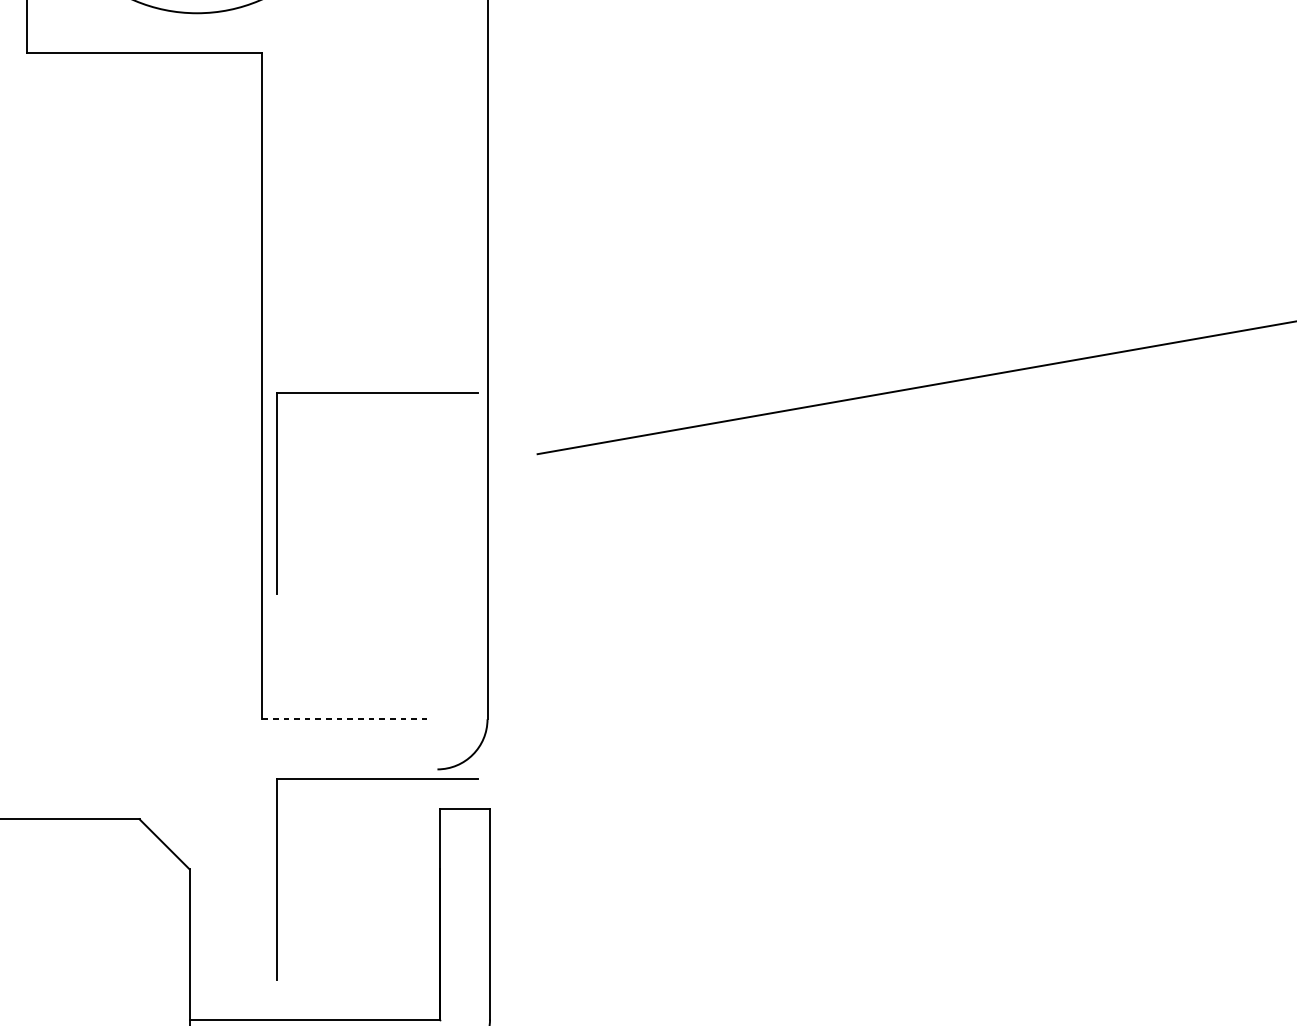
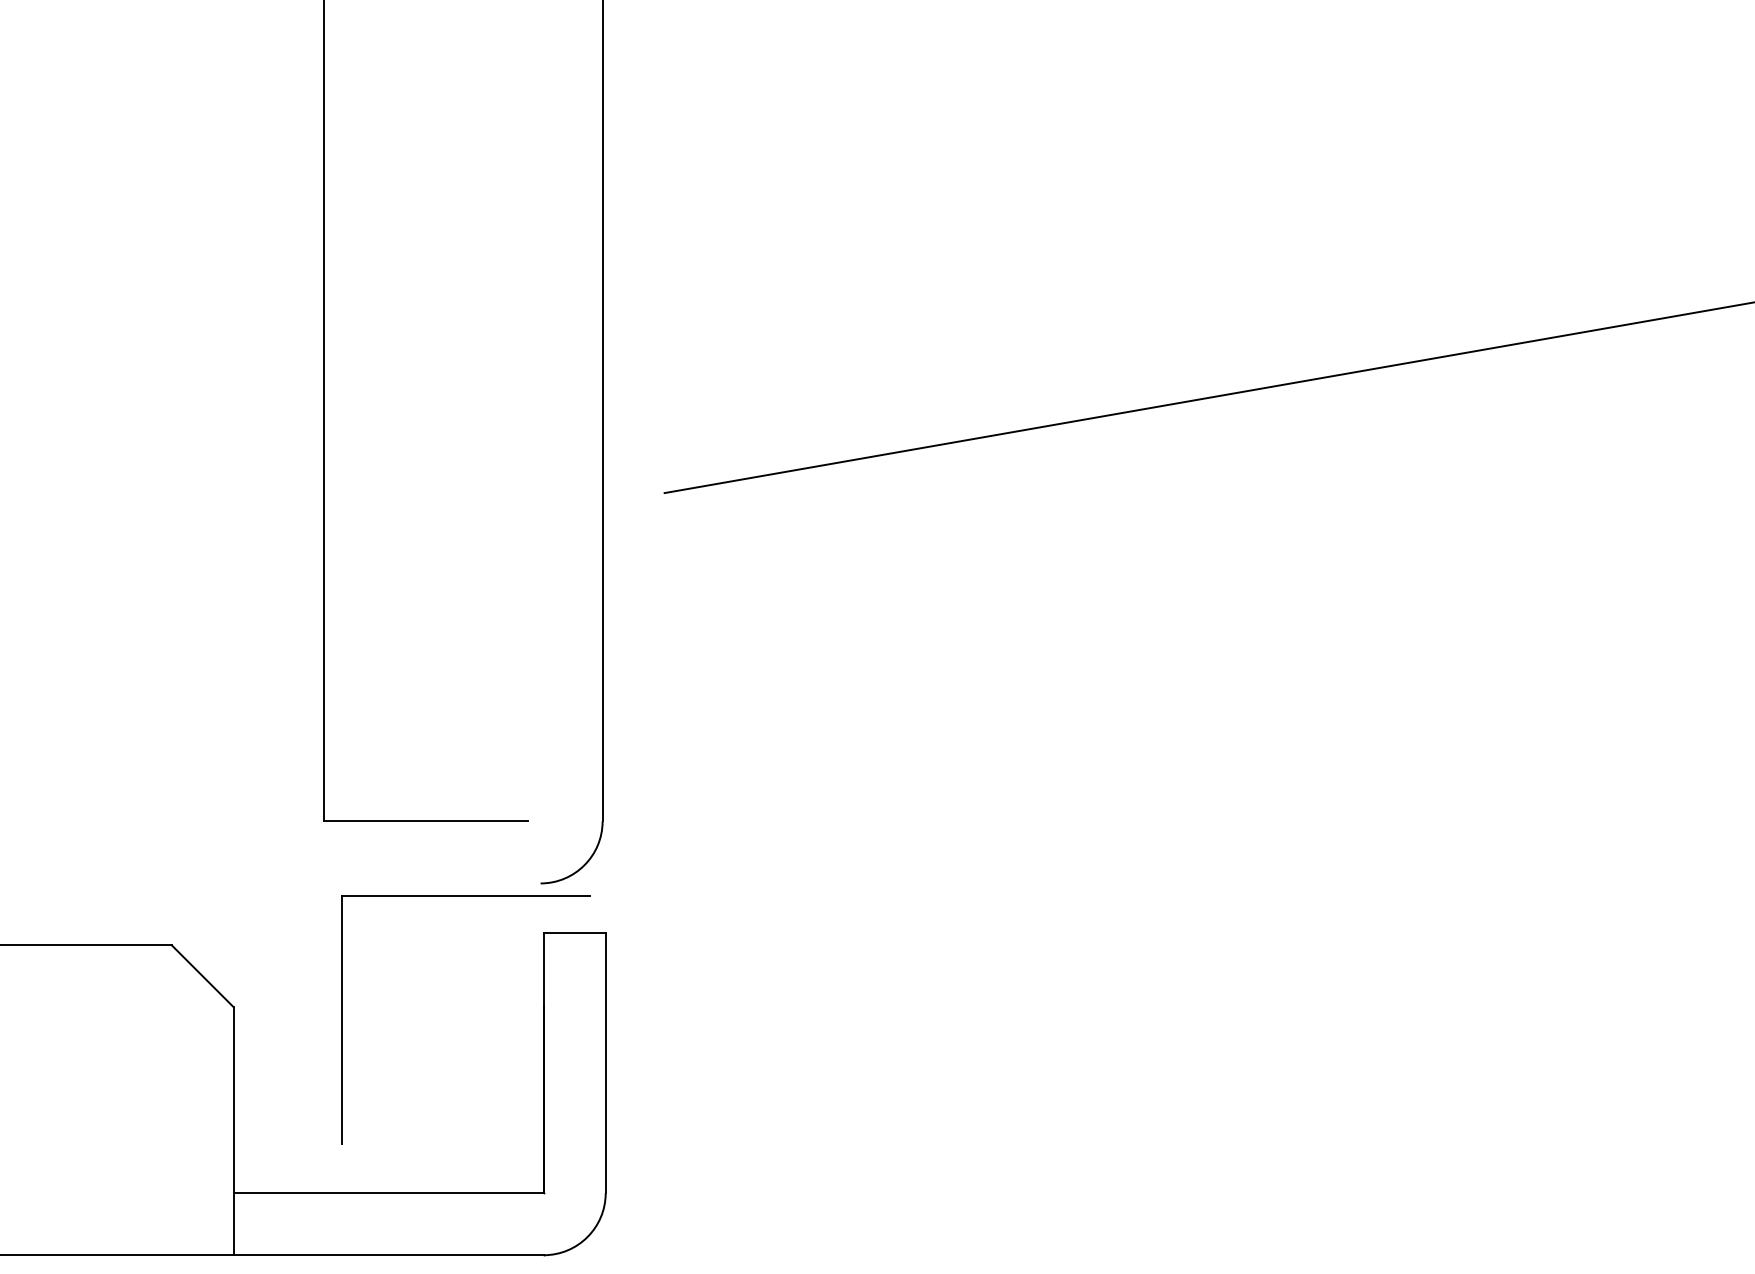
part: (376, 393) -> (465, 418), removed
line: (345, 719) -> (426, 821), dashed -> solid

